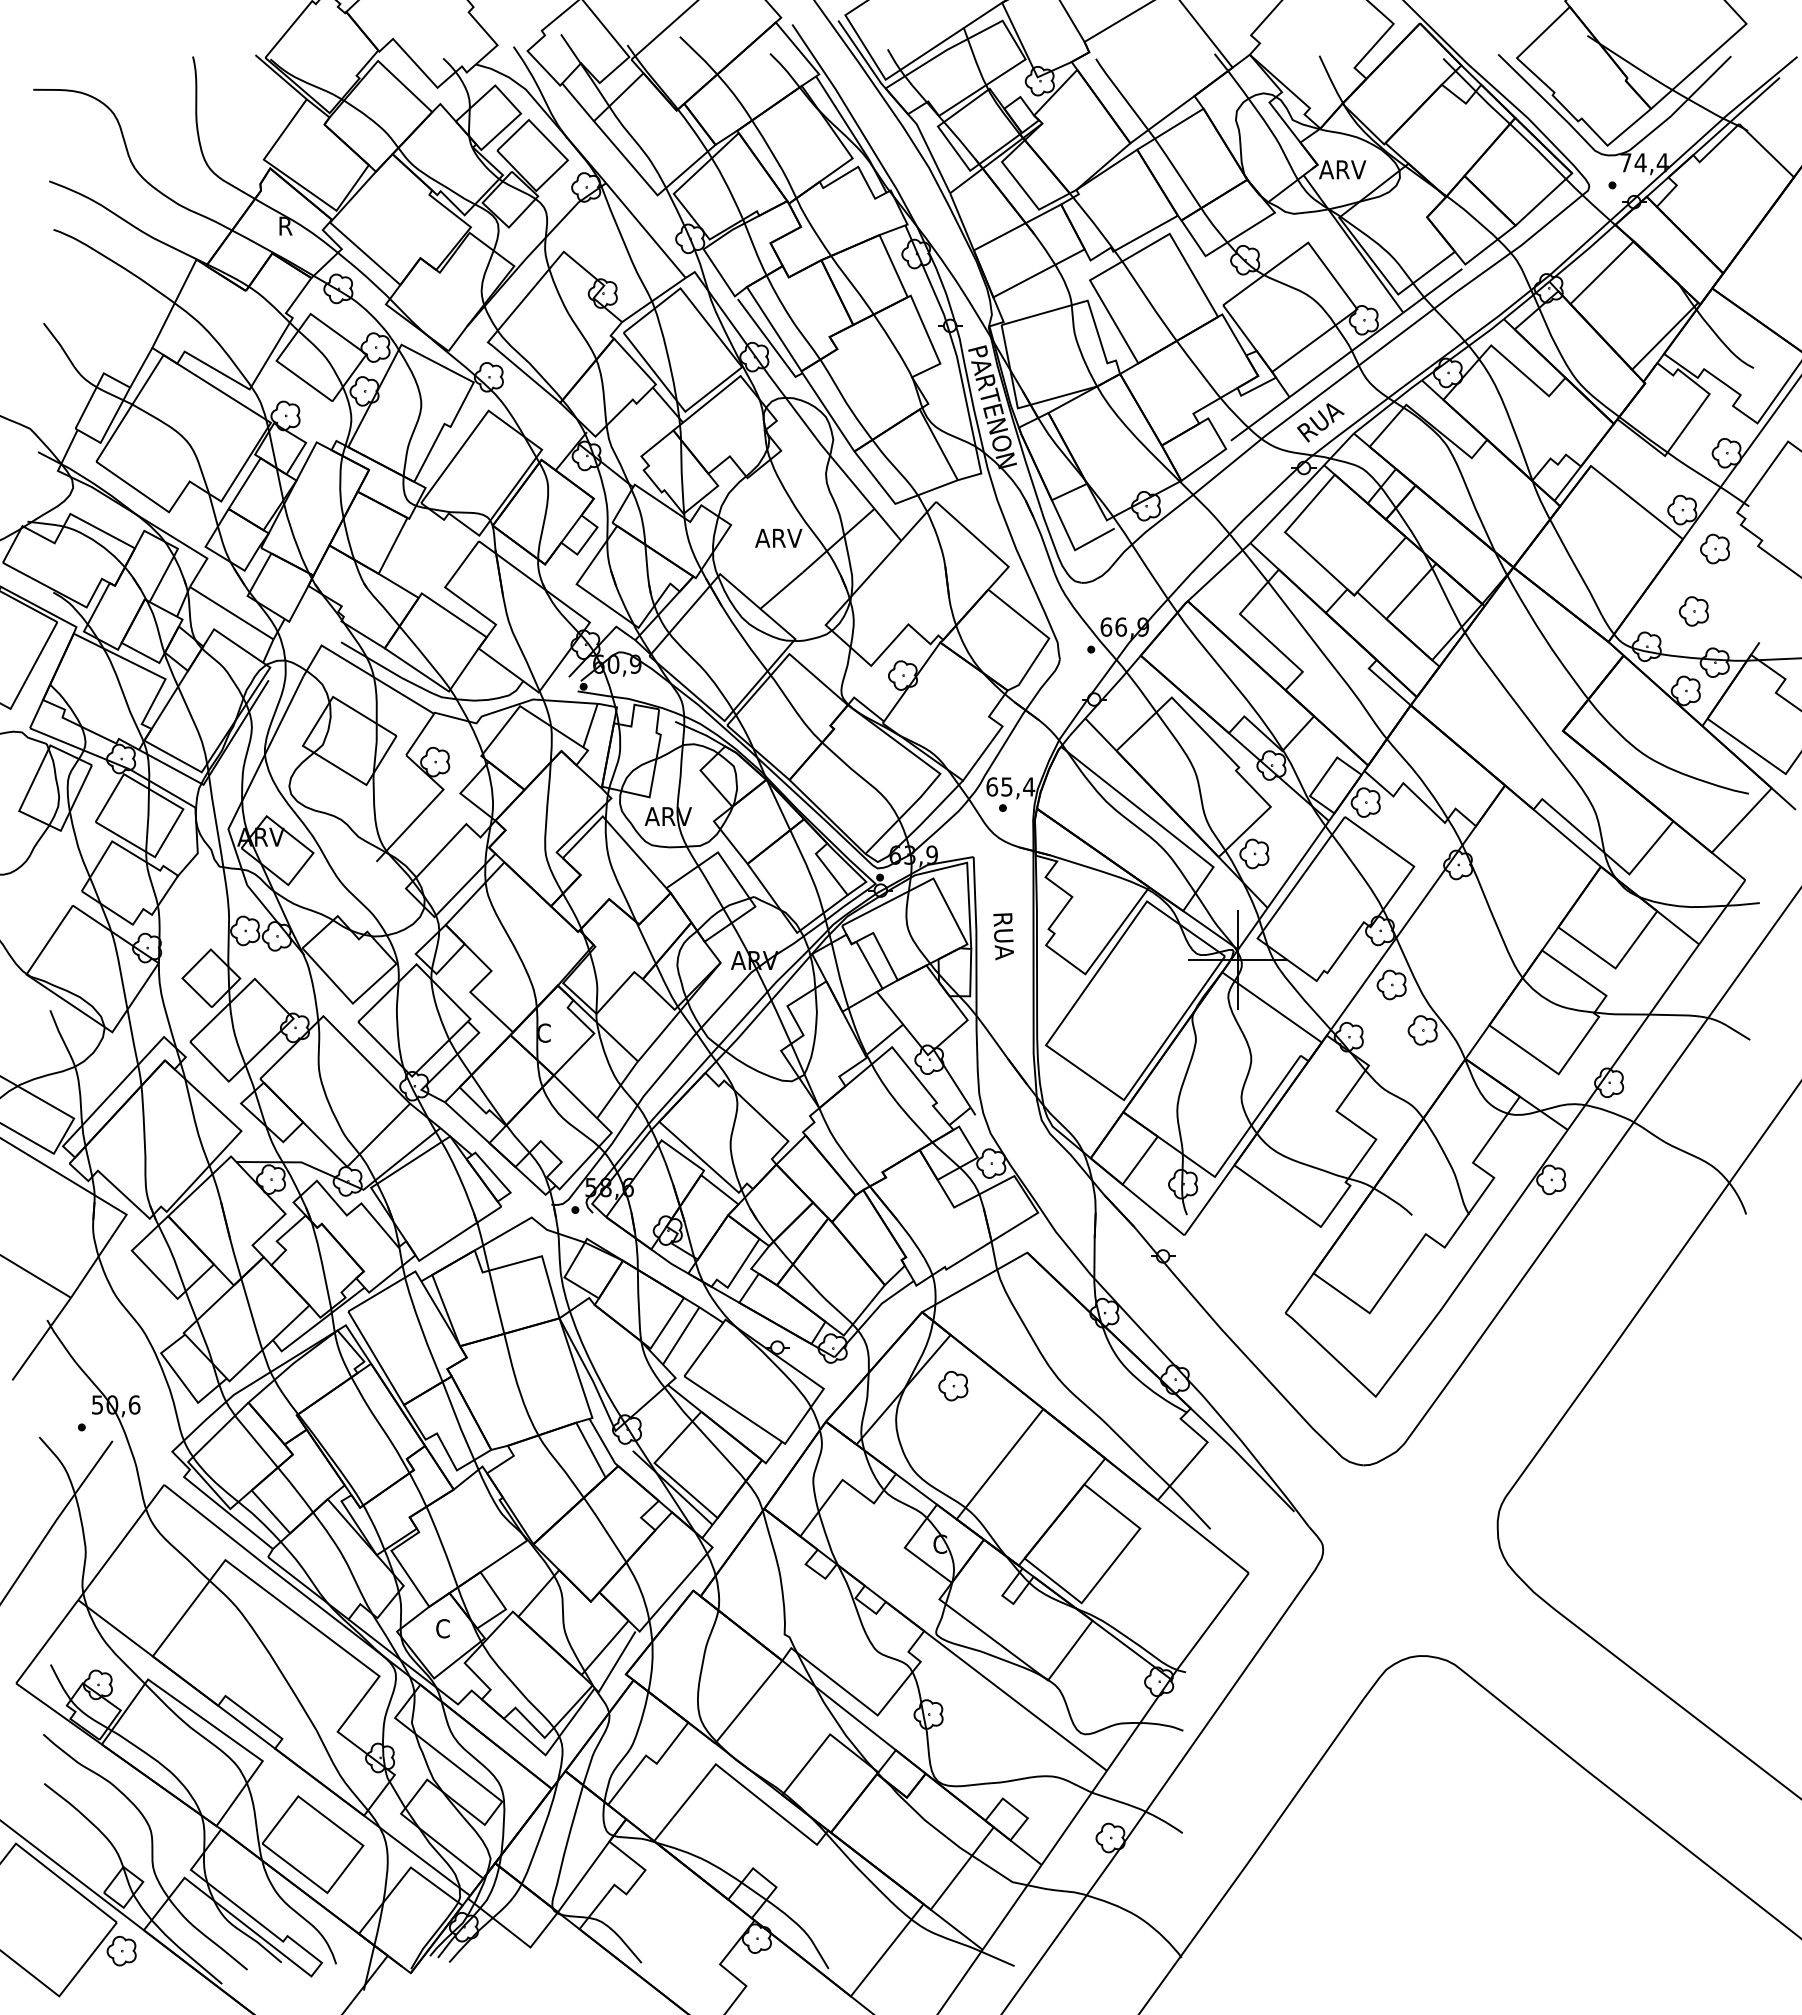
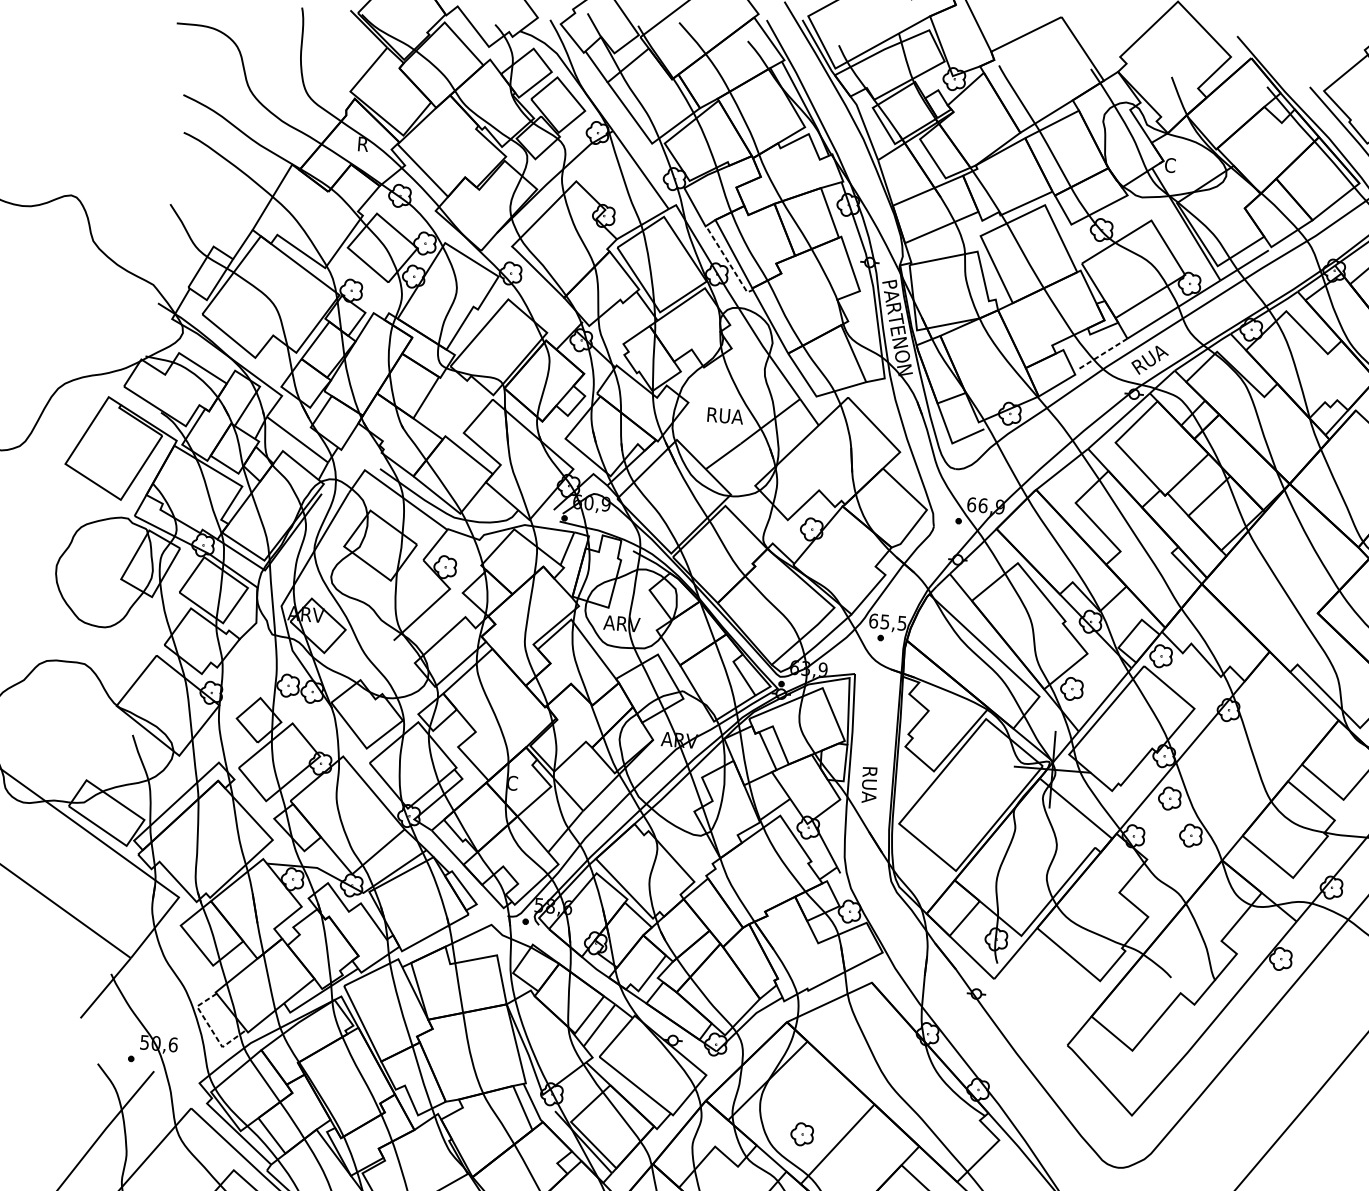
text: (1342, 169) -> (1182, 166), ARV -> C
line: (769, 341) -> (729, 263), solid -> dashed
line: (1260, 418) -> (1103, 353), solid -> dashed
text: (779, 537) -> (725, 415), ARV -> RUA
text: (1029, 786) -> (902, 623), 65,4 -> 65,5
text: (1003, 936) -> (869, 785), moved
line: (181, 1381) -> (211, 1029), solid -> dashed
part: (953, 1386) -> (802, 1134), moved

